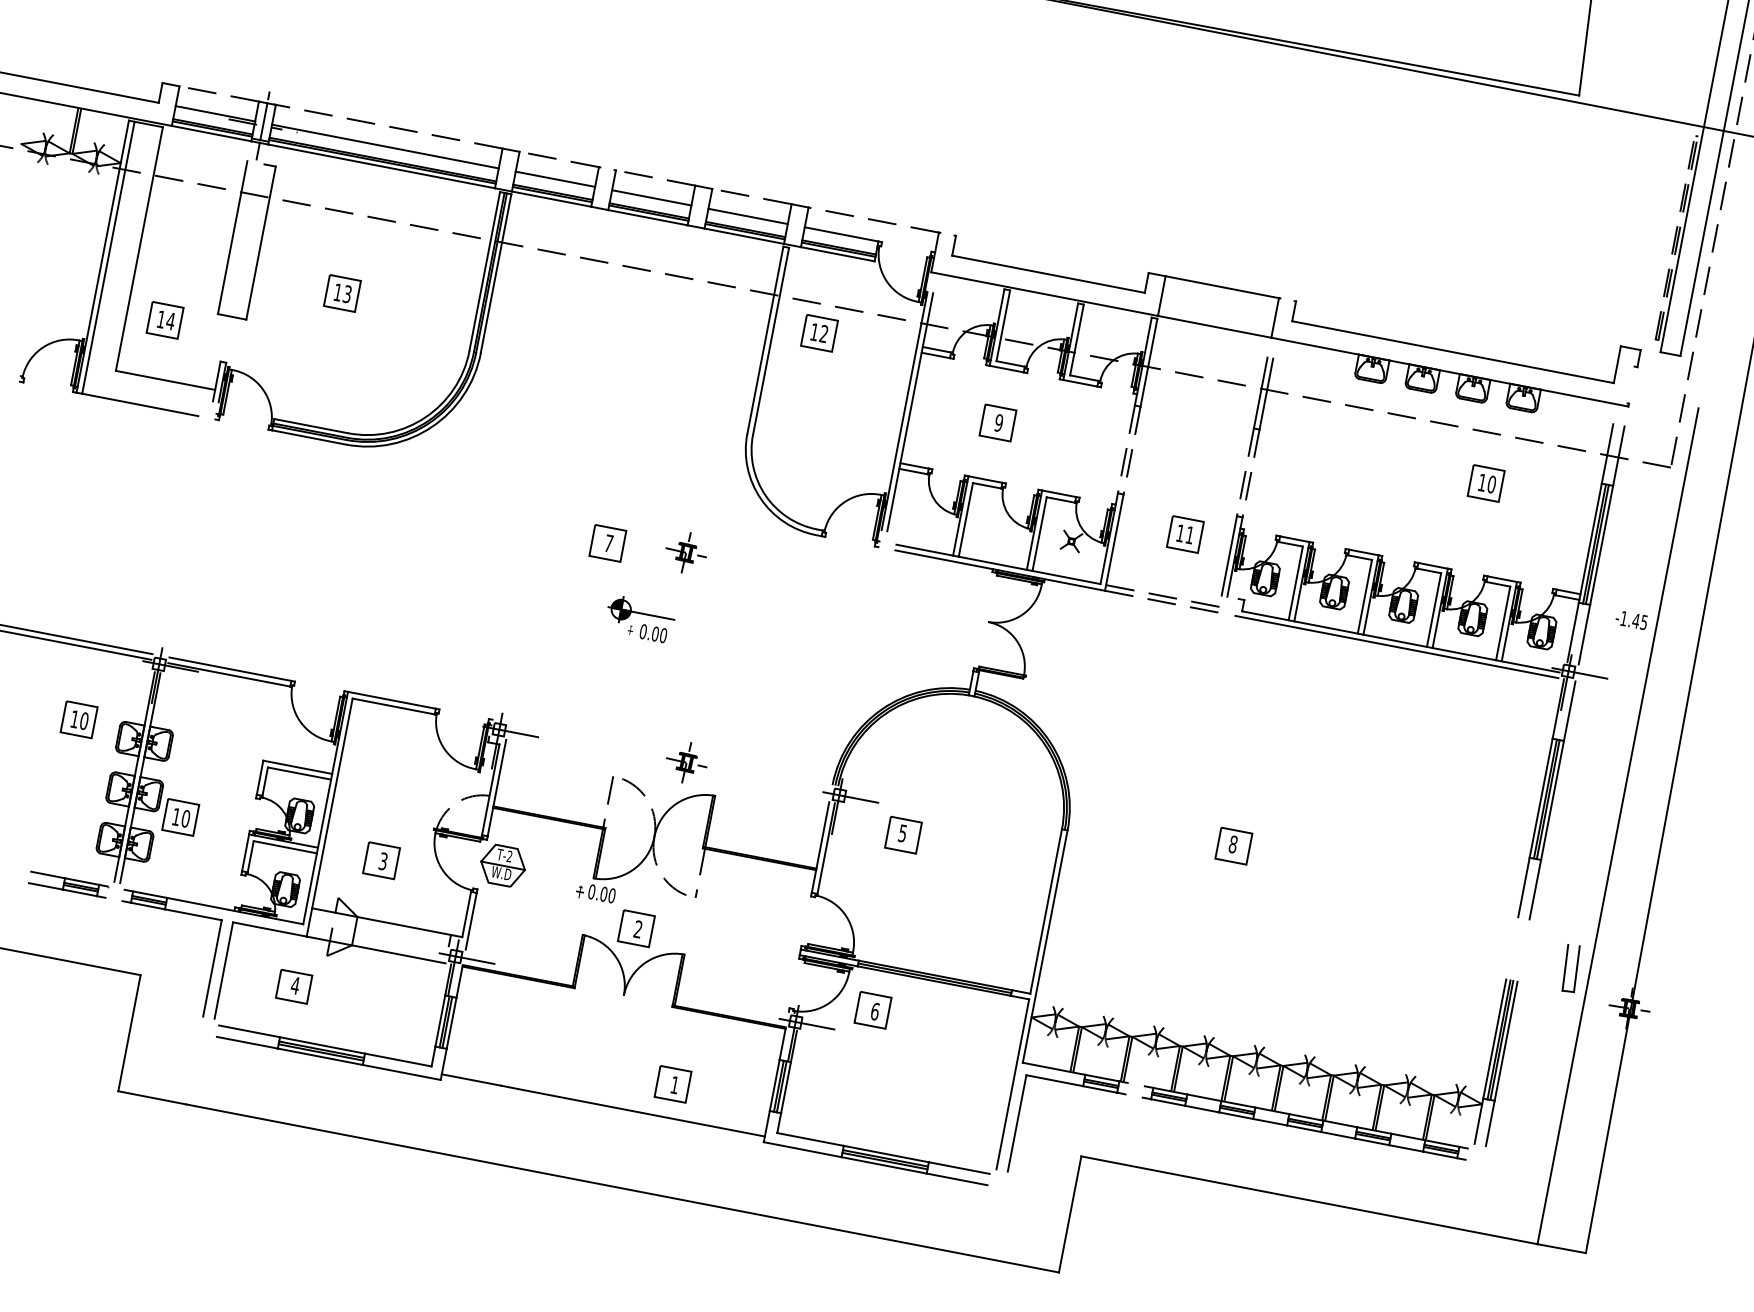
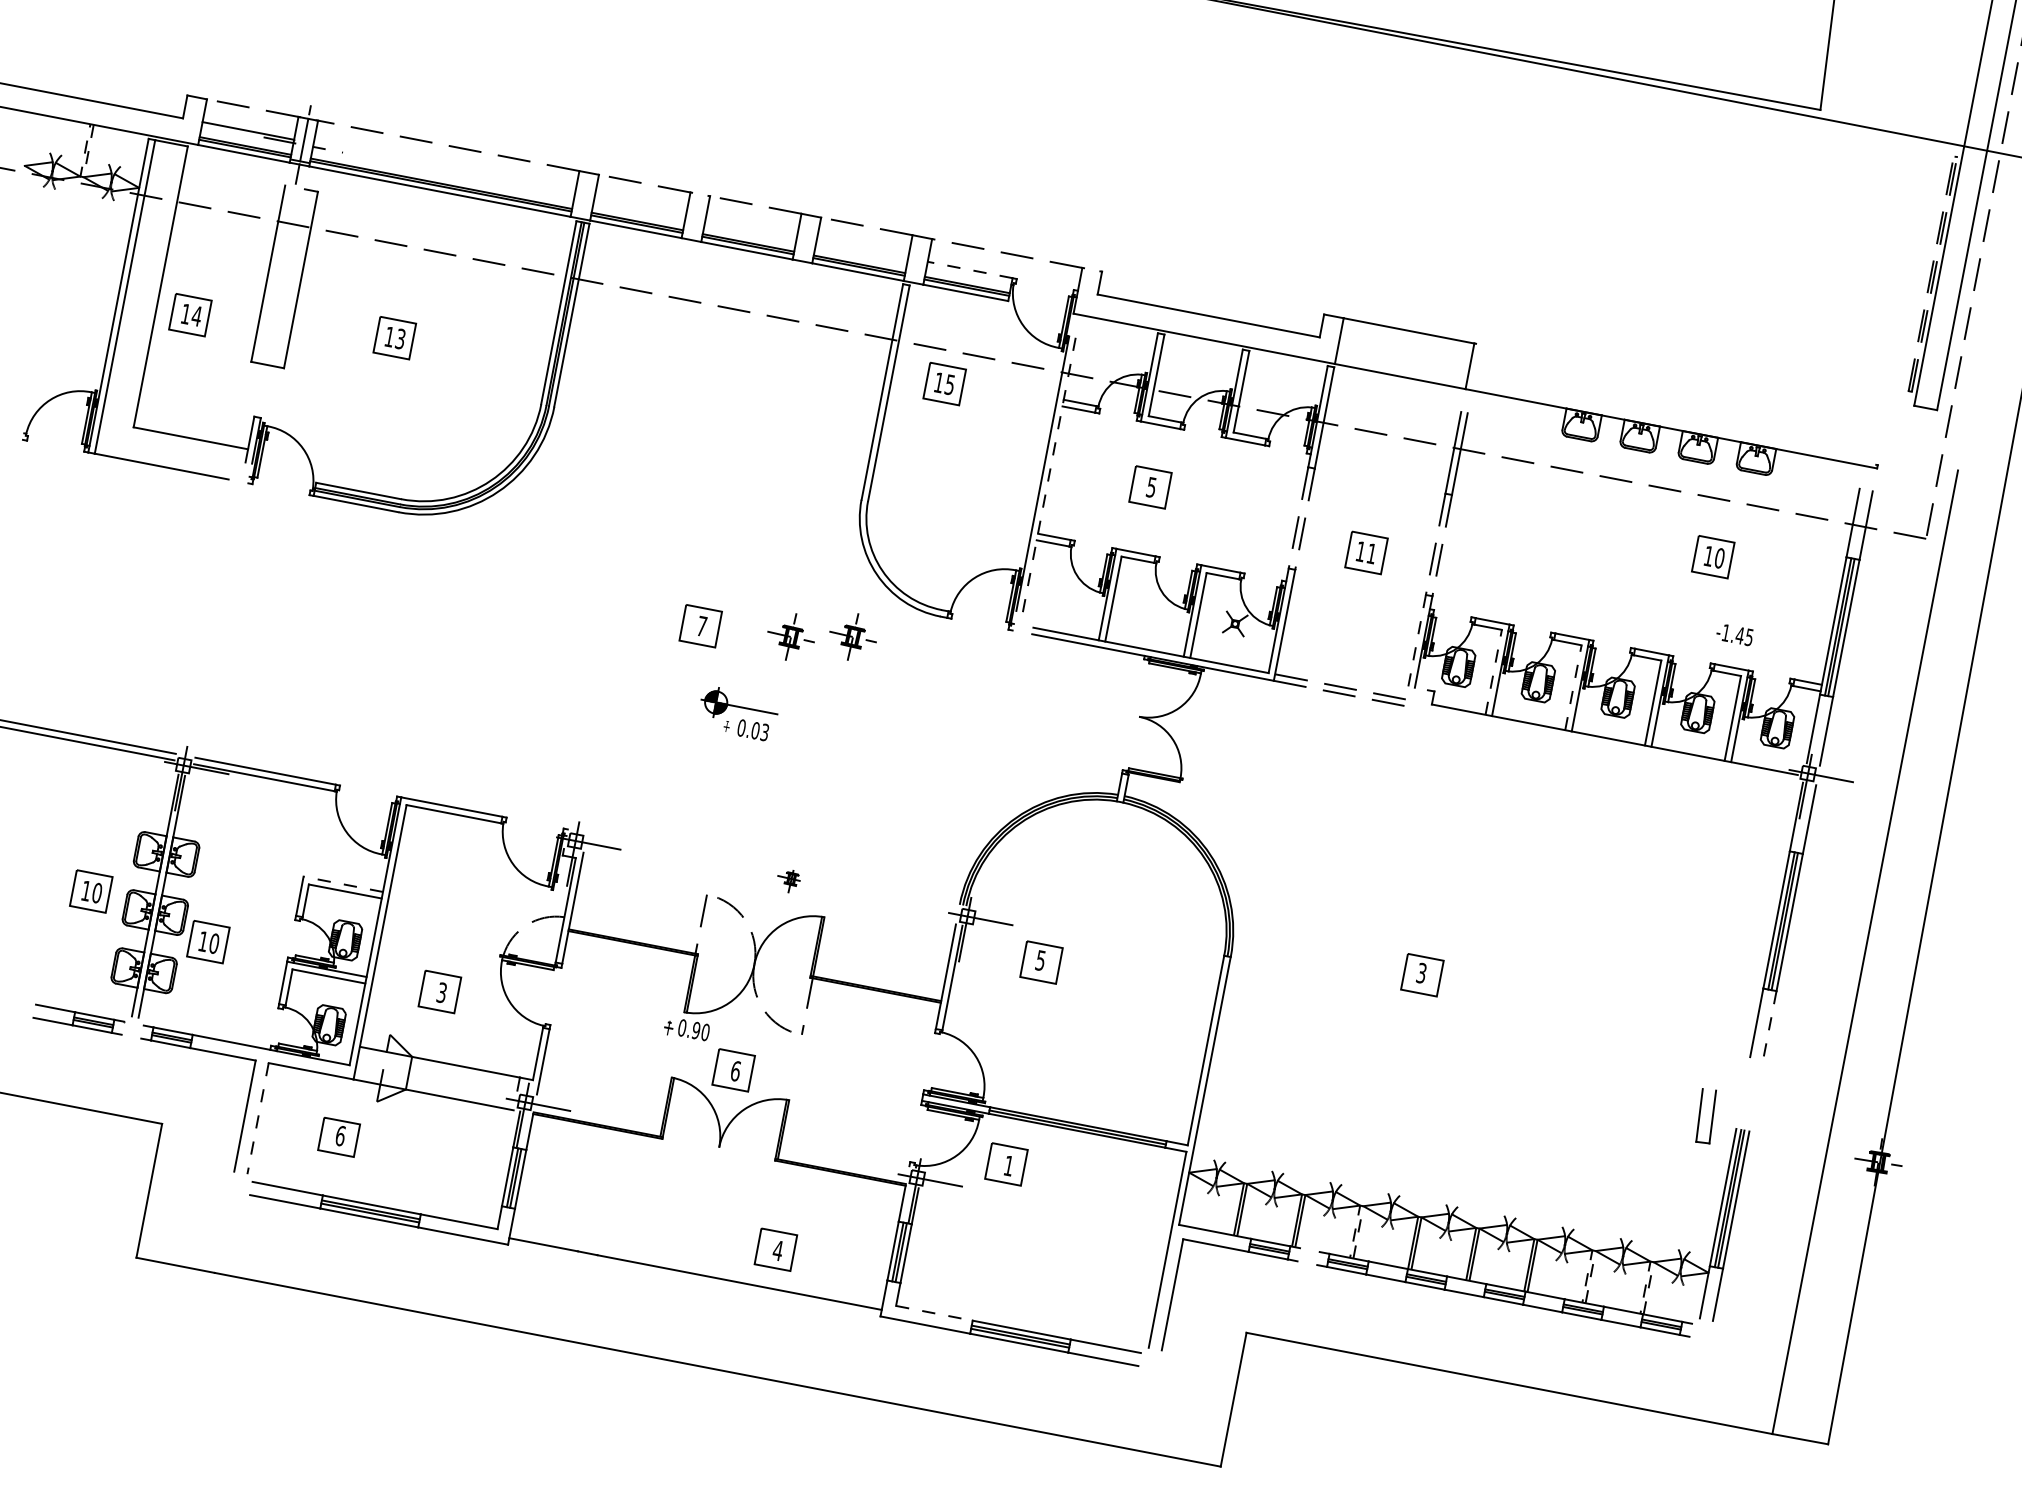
line: (385, 146) -> (444, 168), removed
line: (71, 153) -> (82, 176), solid -> dashed
line: (555, 179) -> (640, 206), removed
line: (651, 197) -> (751, 227), removed
line: (748, 216) -> (862, 249), removed
line: (840, 233) -> (969, 269), solid -> dashed
part: (165, 320) -> (190, 315), moved
text: (823, 333) -> (949, 384), 12 -> 15
part: (1462, 352) -> (1685, 406), removed
line: (910, 411) -> (1049, 474), solid -> dashed
text: (998, 423) -> (1150, 487), 9 -> 5
part: (1185, 534) -> (1366, 552), moved
part: (739, 552) -> (852, 636), added
line: (1229, 555) -> (1417, 640), solid -> dashed
line: (1295, 582) -> (1493, 671), solid -> dashed
line: (1364, 596) -> (1573, 687), solid -> dashed
text: (1631, 620) -> (1734, 635), moved
text: (663, 635) -> (764, 732), 0.00 -> 0.03
line: (1397, 646) -> (1610, 745), removed
part: (79, 719) -> (91, 891), moved
part: (686, 762) -> (791, 878), size x0.6
line: (297, 767) -> (342, 884), solid -> dashed
text: (1232, 843) -> (1420, 972), 8 -> 3
part: (502, 865) -> (579, 997), removed
line: (1534, 889) -> (1769, 1025), solid -> dashed
text: (603, 894) -> (695, 1030), 0.00 -> 0.90
text: (638, 928) -> (735, 1070), 2 -> 6
part: (1570, 968) -> (1705, 1116), moved
line: (224, 970) -> (258, 1118), solid -> dashed
text: (295, 986) -> (340, 1136), 4 -> 6
text: (874, 1011) -> (1008, 1165), 6 -> 1
line: (1181, 1045) -> (1361, 1205), solid -> dashed
text: (674, 1084) -> (777, 1250), 1 -> 4
line: (1383, 1084) -> (1594, 1250), solid -> dashed
line: (1433, 1094) -> (1652, 1261), solid -> dashed
line: (810, 1139) -> (934, 1313), solid -> dashed

